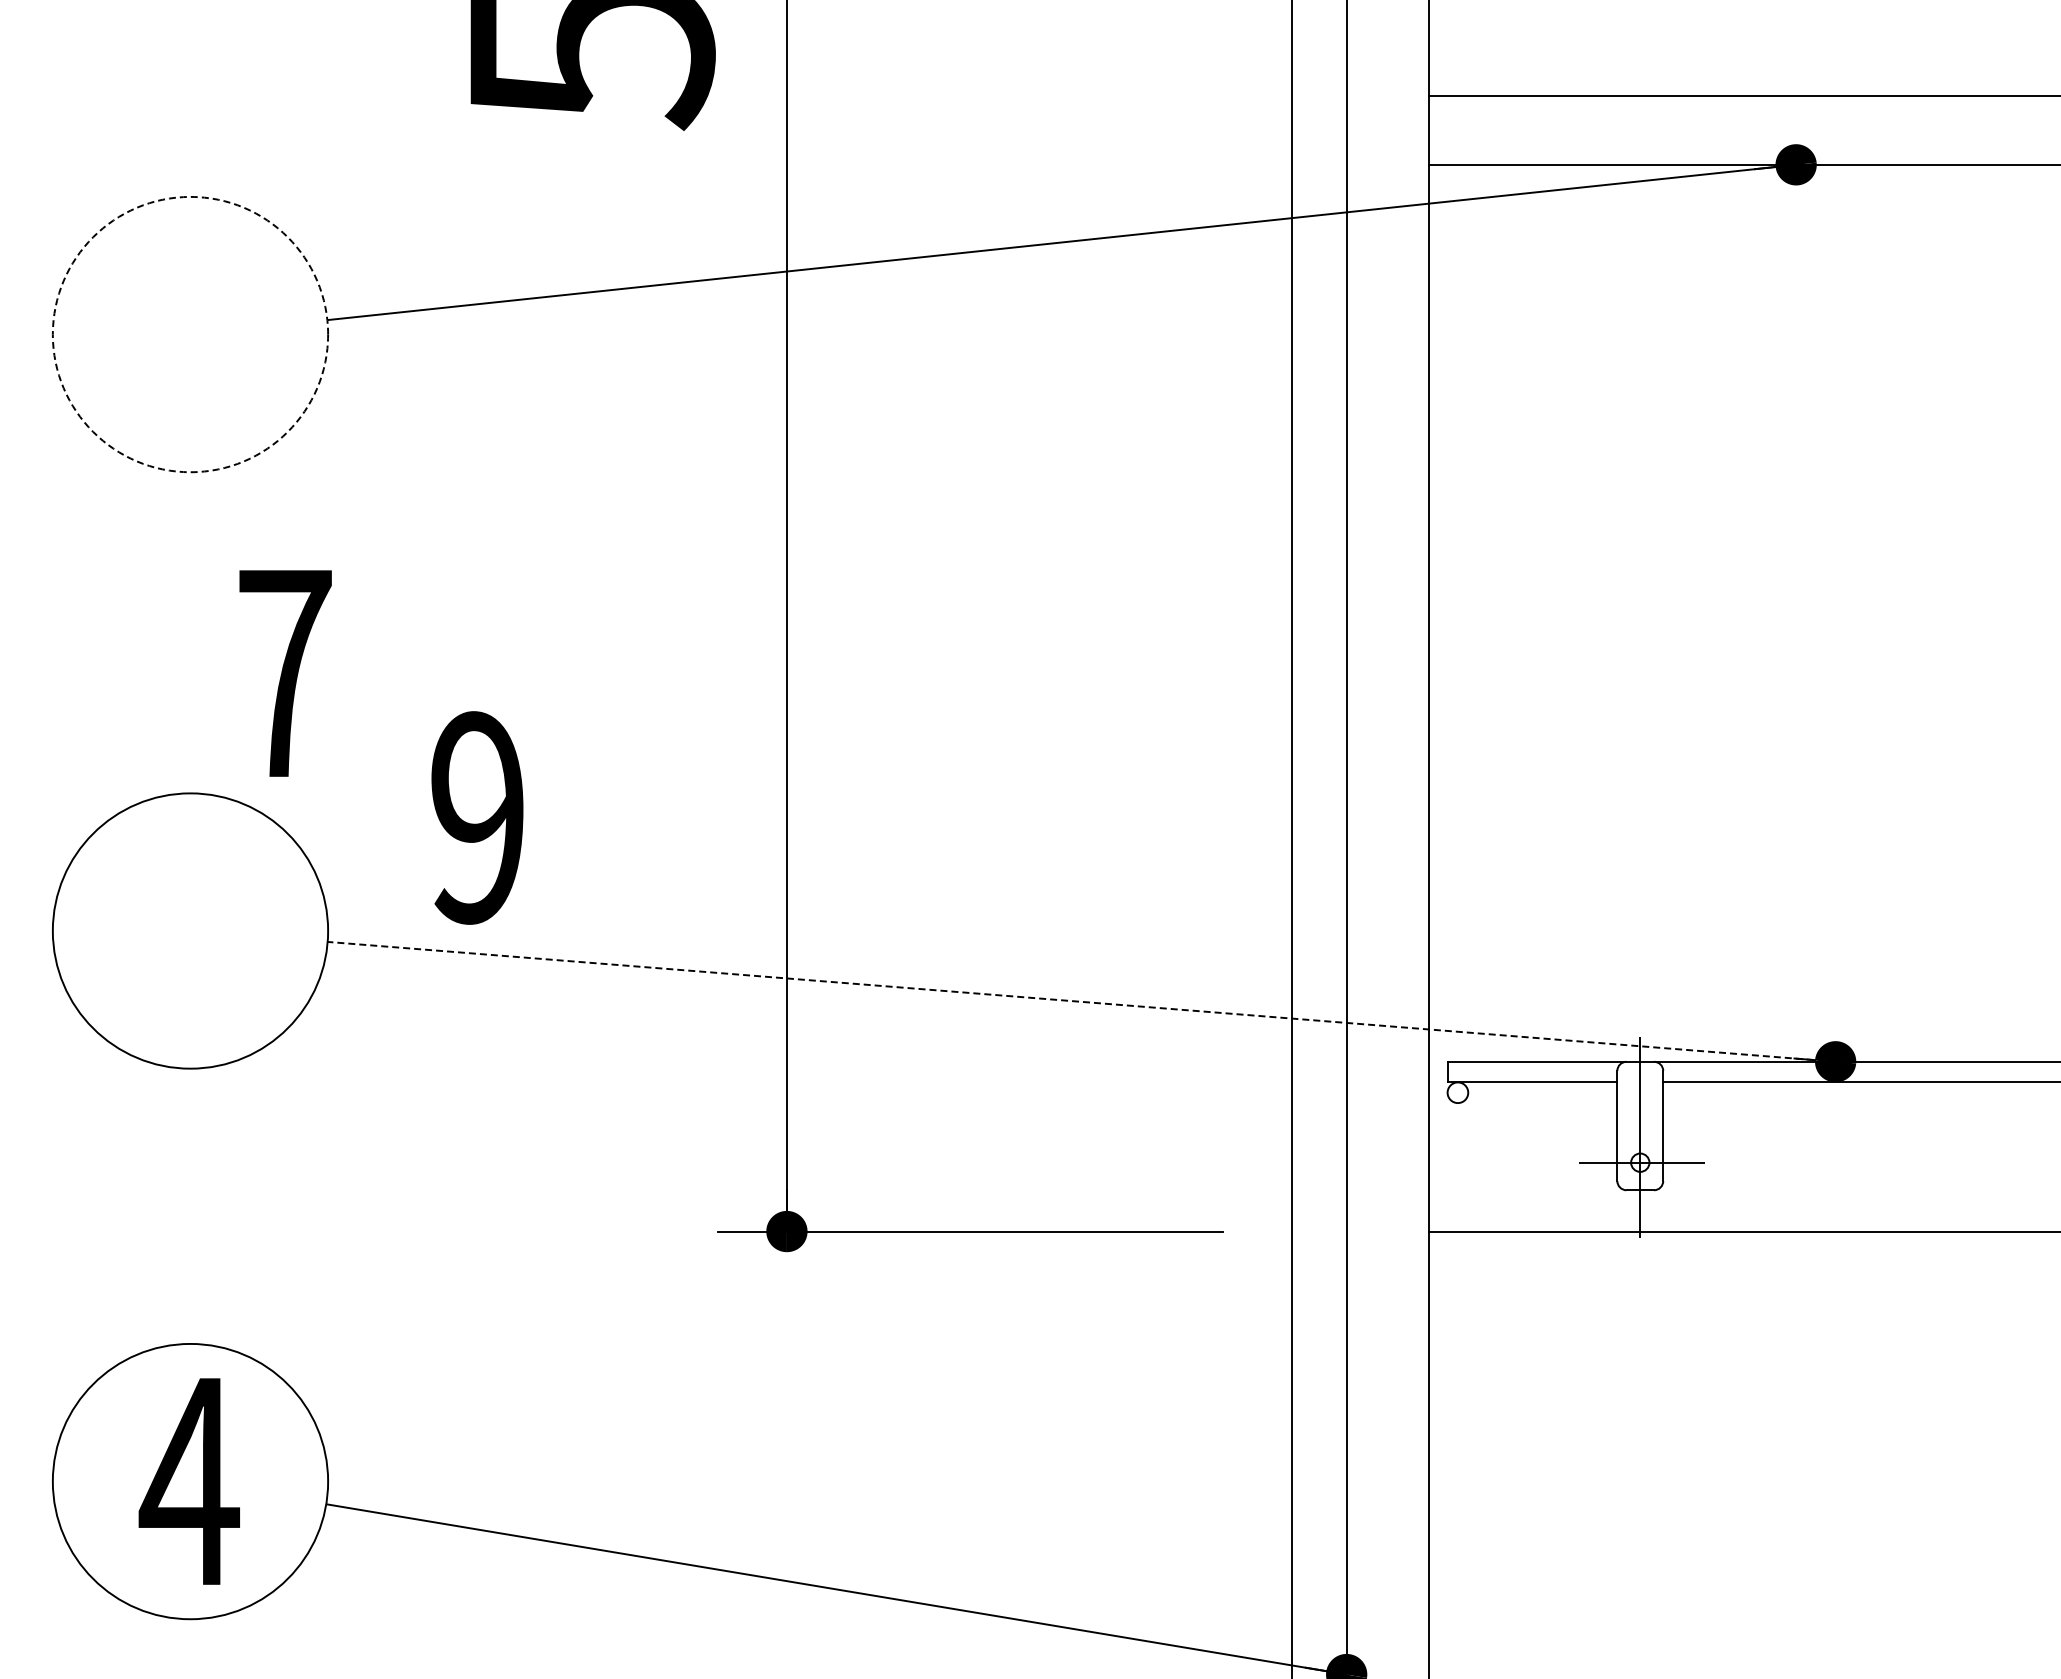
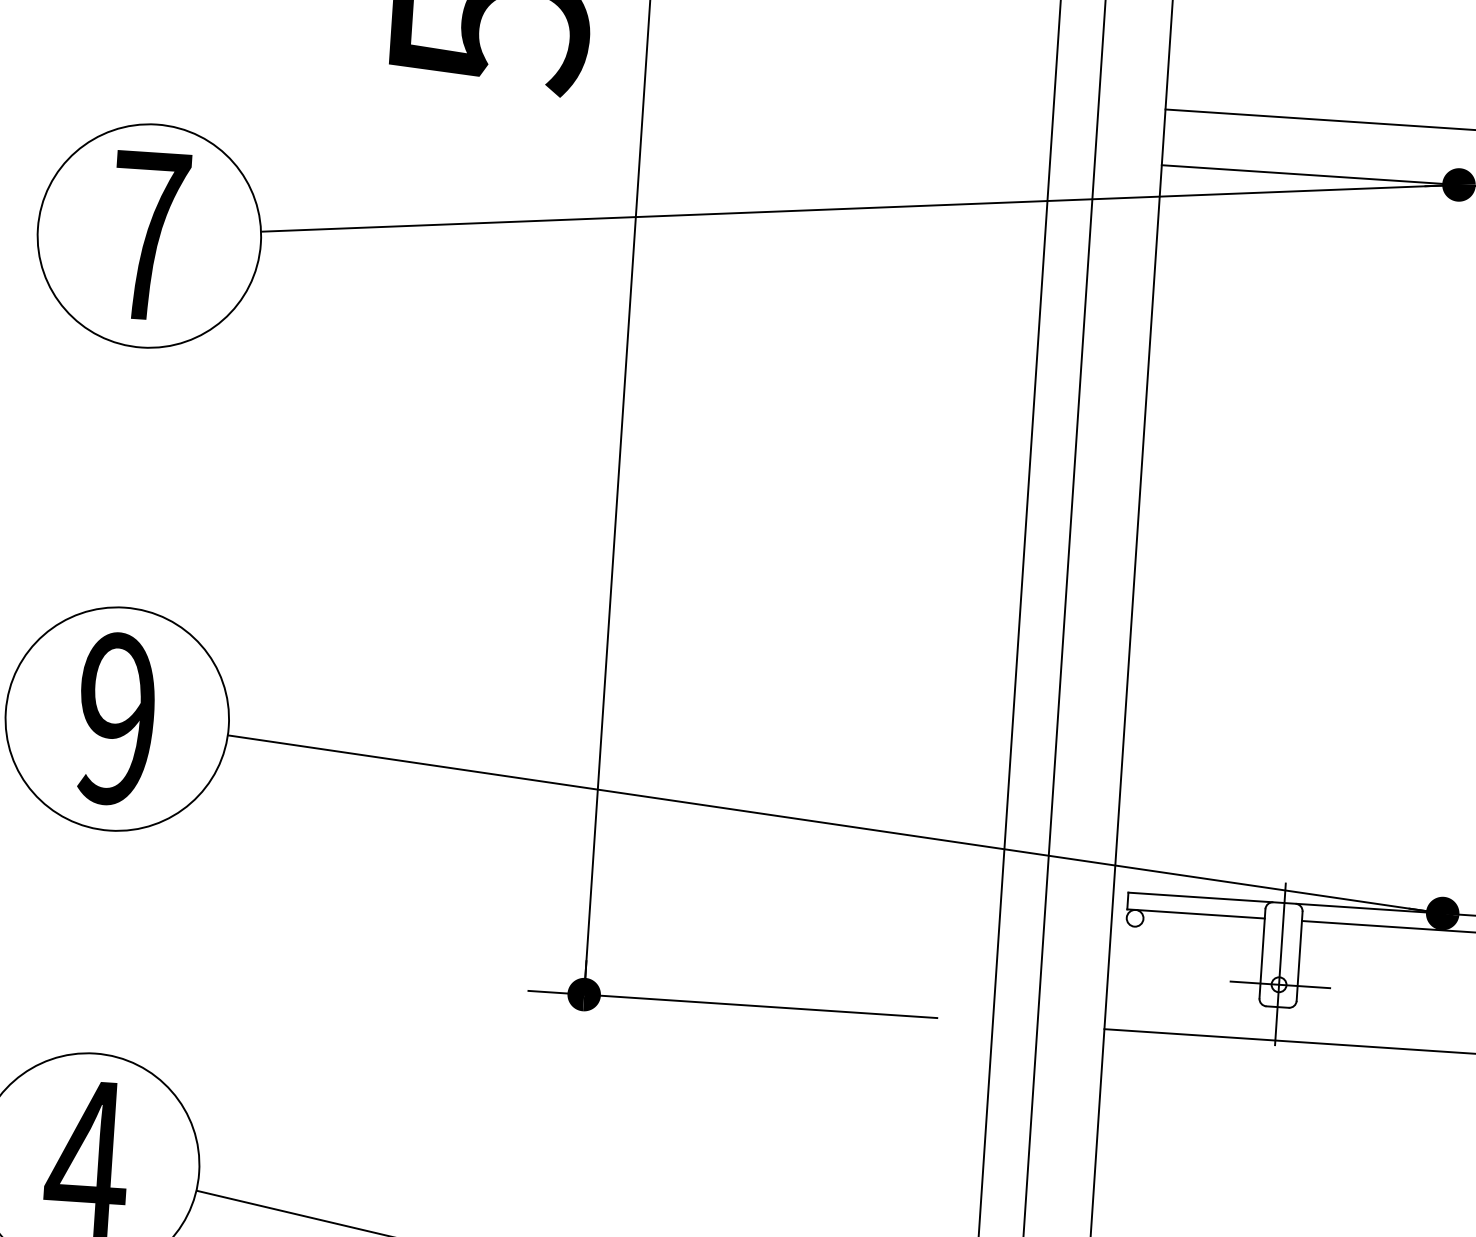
circle: (190, 334) -> (149, 235), dashed -> solid
text: (285, 673) -> (149, 235), moved
text: (477, 817) -> (116, 718), moved
line: (1081, 1001) -> (835, 824), dashed -> solid

